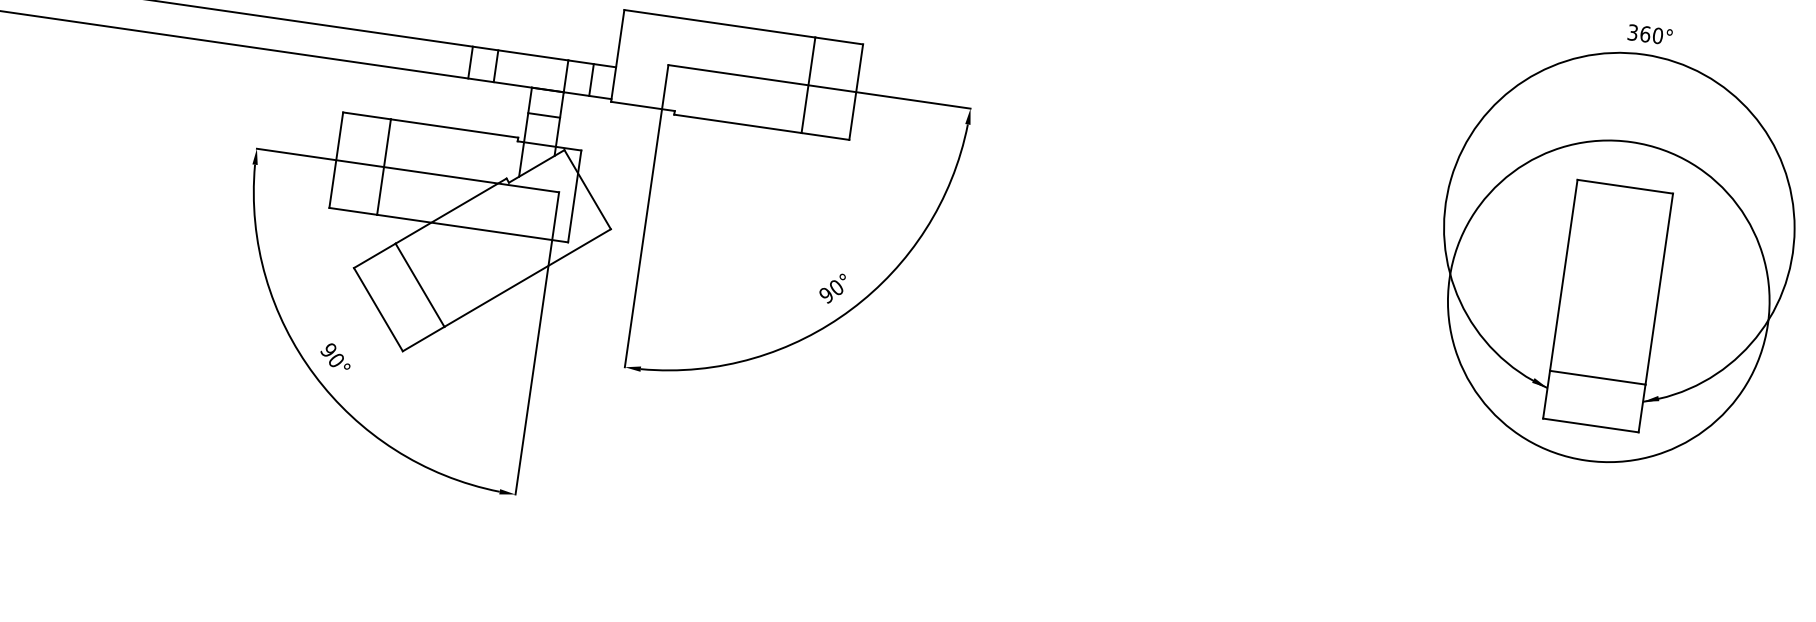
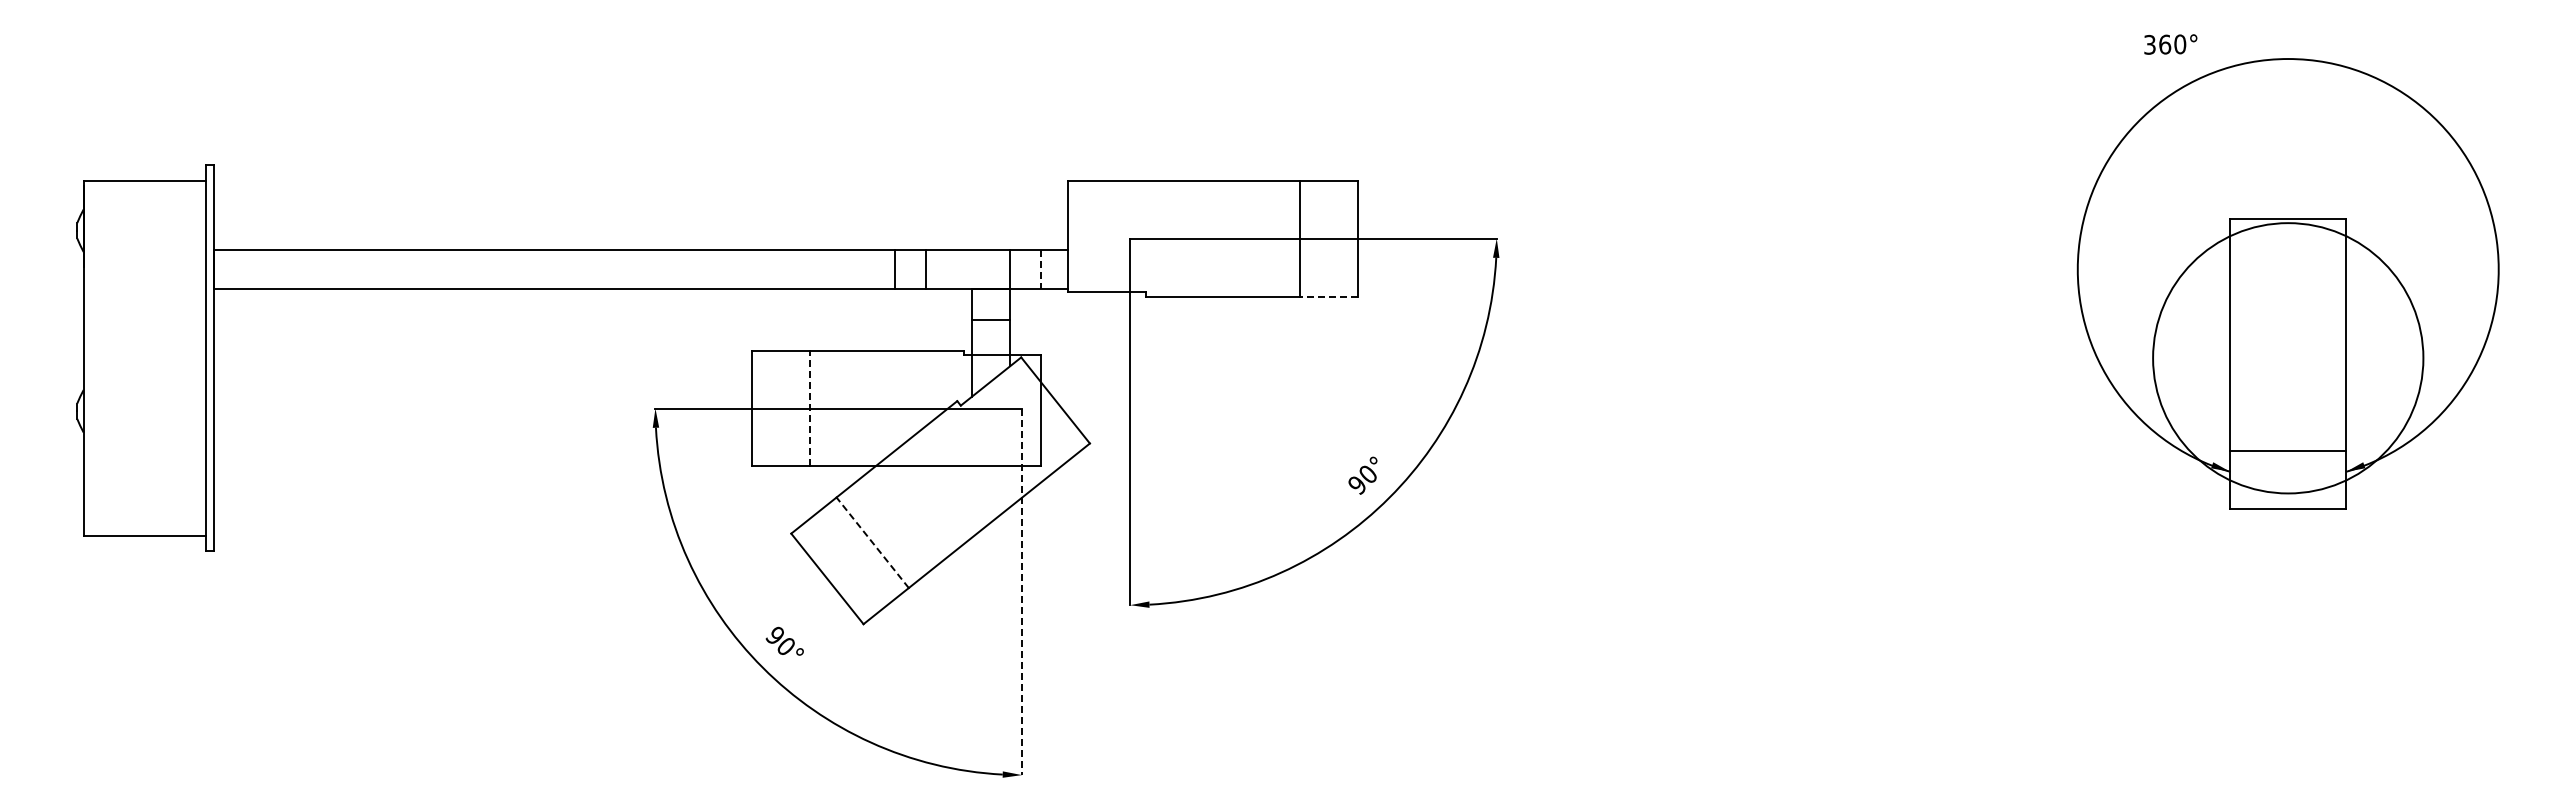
text: (1649, 34) -> (2170, 44), moved
line: (591, 80) -> (1041, 269), solid -> dashed
line: (825, 136) -> (1329, 296), solid -> dashed
line: (383, 167) -> (809, 408), solid -> dashed
line: (419, 285) -> (872, 542), solid -> dashed
circle: (1608, 301) -> (2288, 358), size x0.7
line: (537, 344) -> (1022, 592), solid -> dashed

